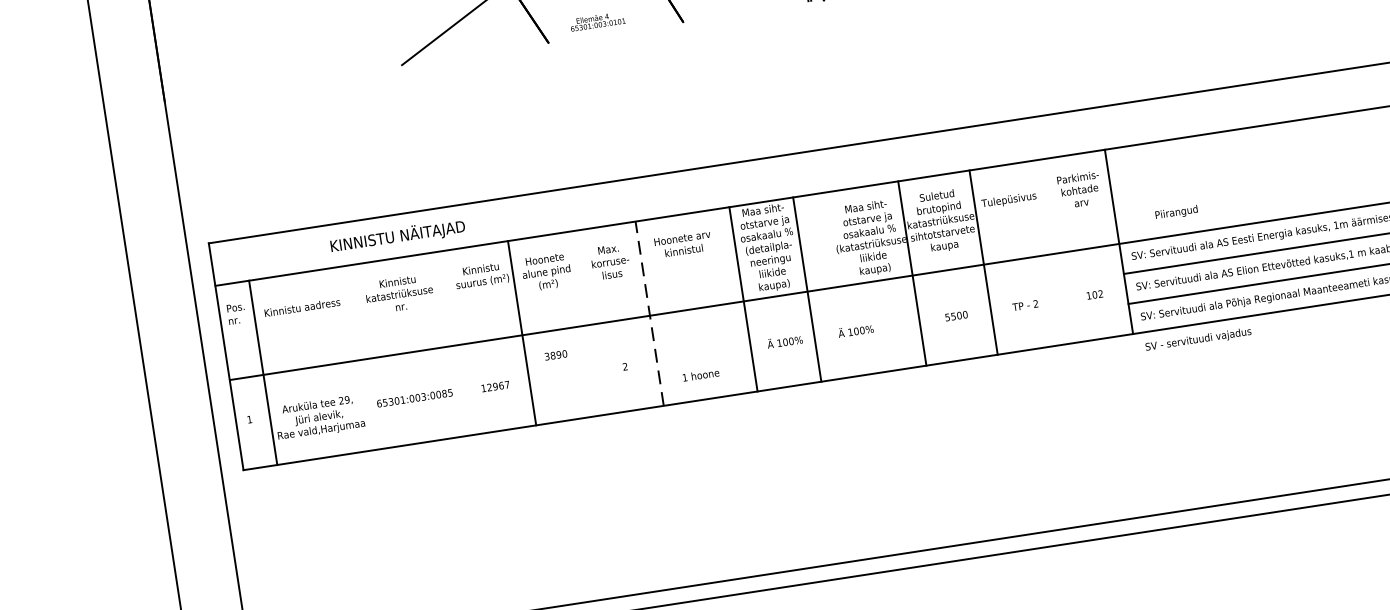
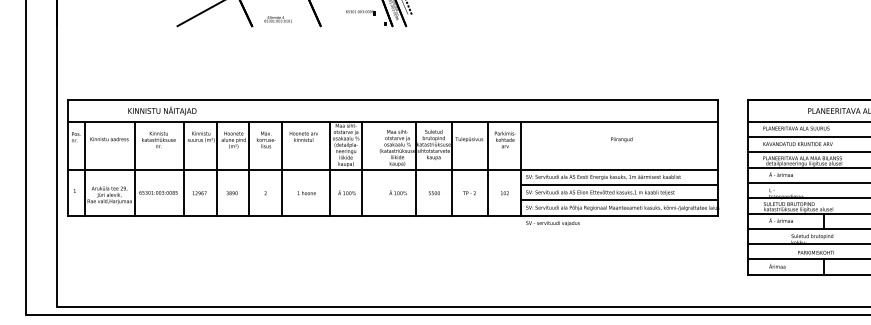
text: (1176, 212) -> (621, 139), moved
line: (1055, 251) -> (488, 168), added
line: (648, 313) -> (281, 168), dashed -> solid
line: (586, 322) -> (249, 168), added
text: (854, 330) -> (397, 192), moved
line: (458, 342) -> (184, 168), added
text: (554, 355) -> (231, 193), moved
line: (360, 357) -> (134, 168), added
text: (700, 375) -> (306, 193), moved

